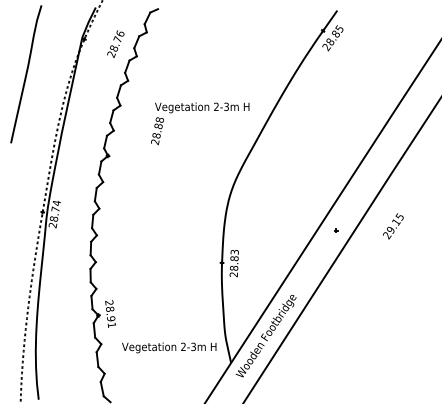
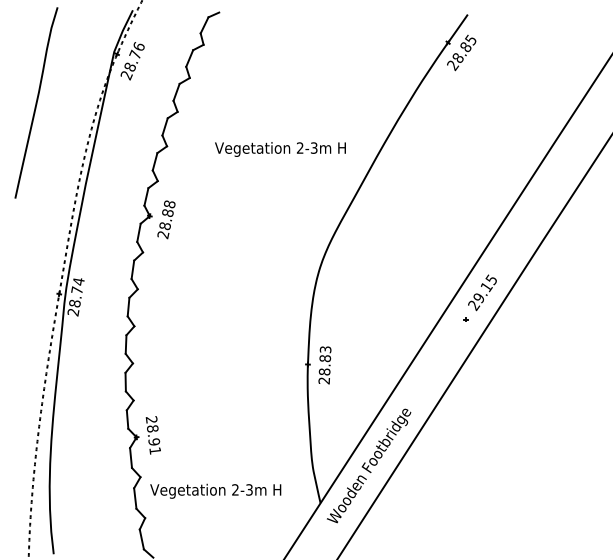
text: (115, 44) -> (132, 61), moved
text: (157, 130) -> (166, 219), moved
text: (393, 226) -> (482, 292), moved
text: (169, 347) -> (215, 490), moved

